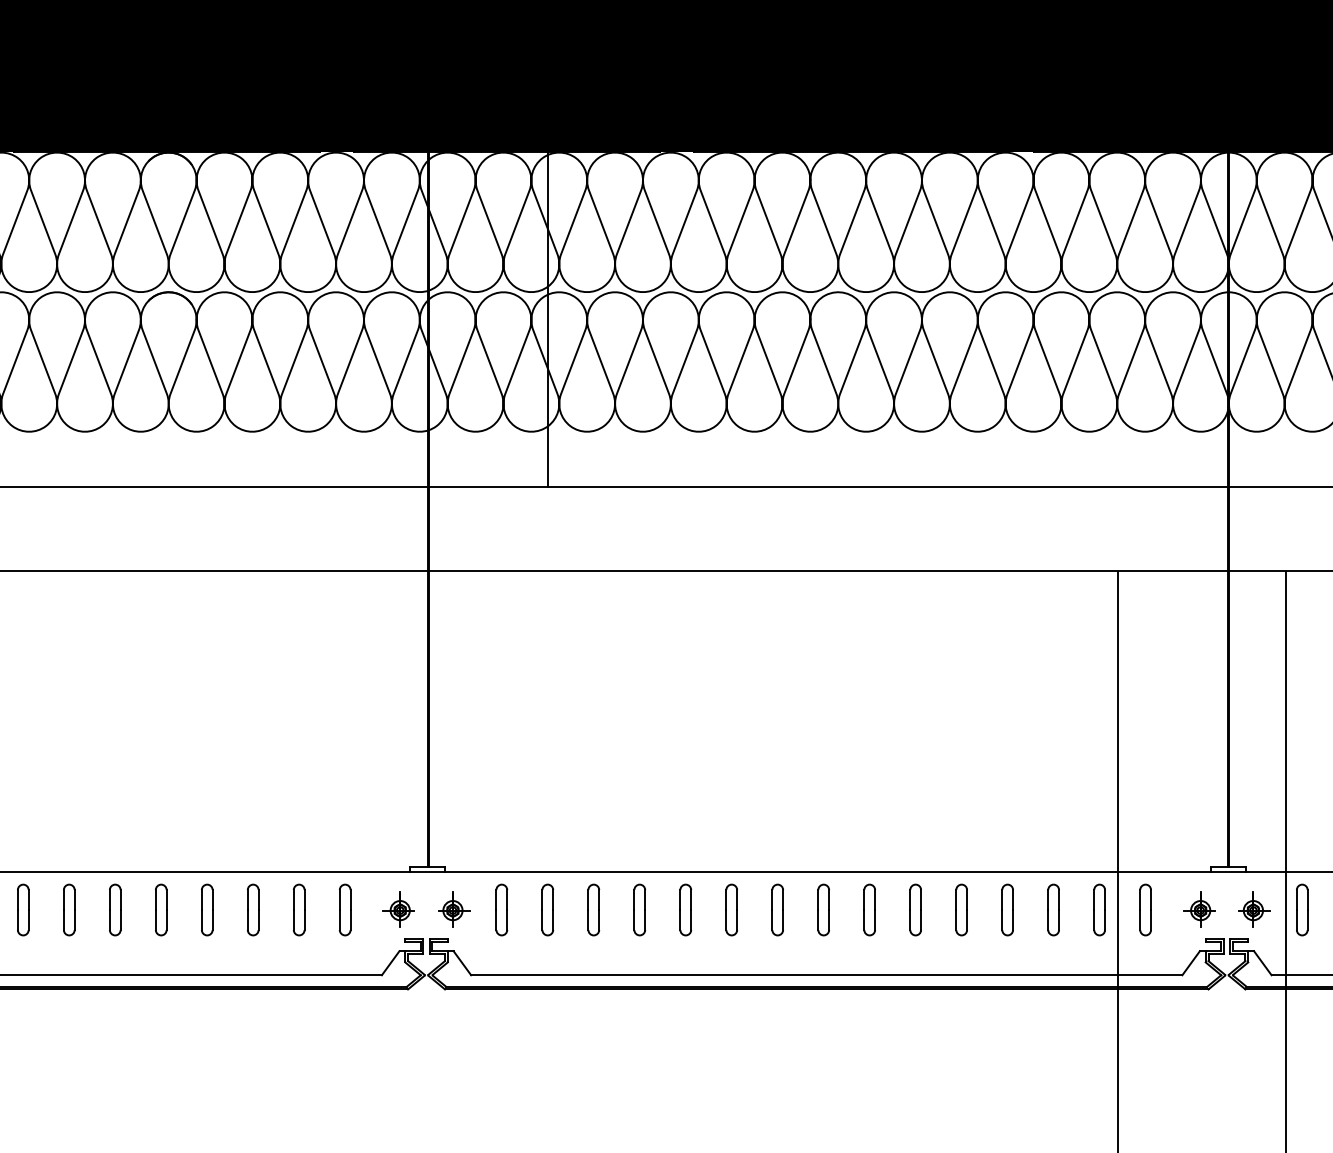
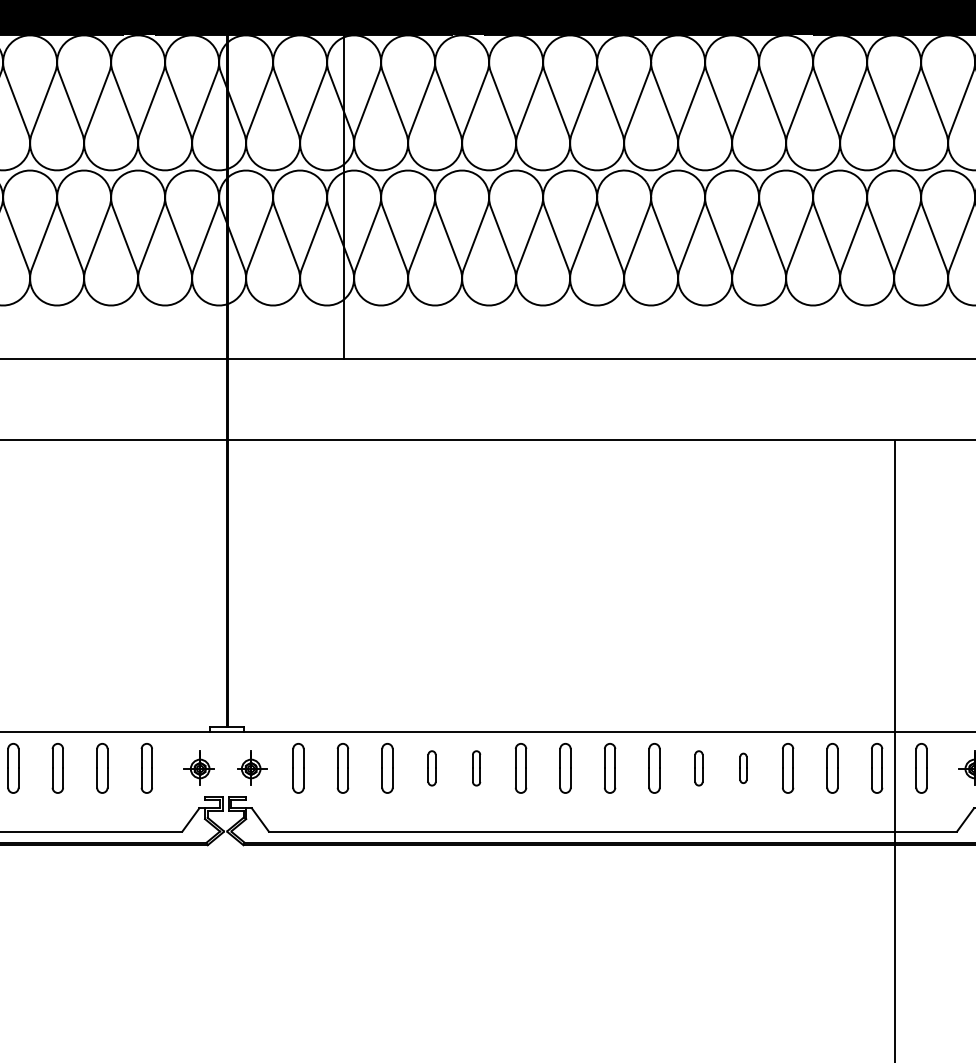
part: (639, 909) -> (431, 767), size x0.7
part: (685, 909) -> (476, 767), size x0.7
part: (915, 909) -> (698, 767), size x0.7
part: (961, 909) -> (743, 767), size x0.6

